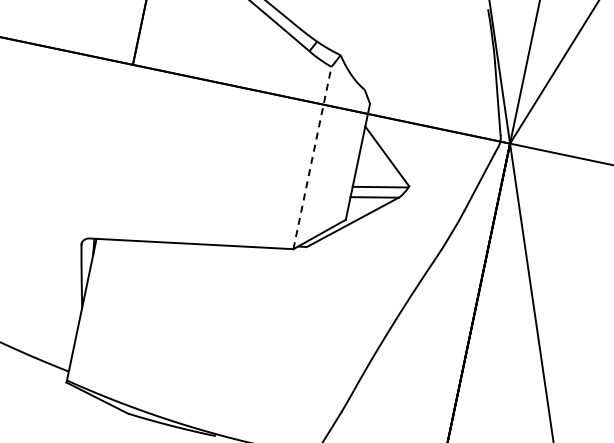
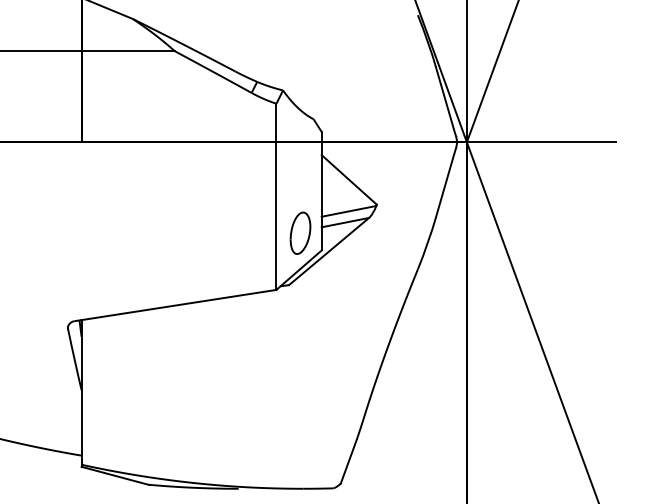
line: (312, 157) -> (276, 196), dashed -> solid
part: (328, 197) -> (300, 232), added

